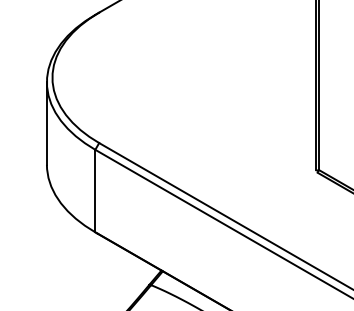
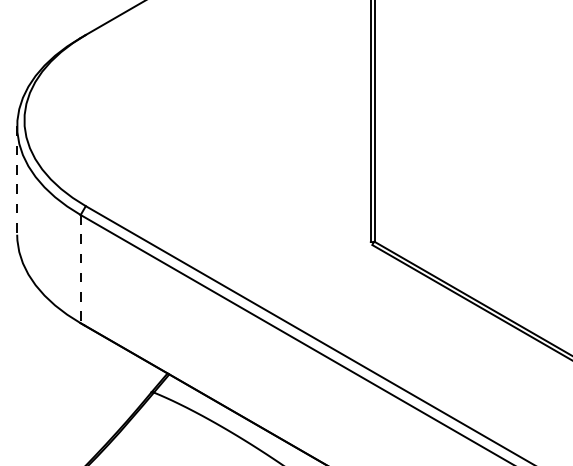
line: (47, 124) -> (17, 181), solid -> dashed
line: (95, 191) -> (80, 269), solid -> dashed

